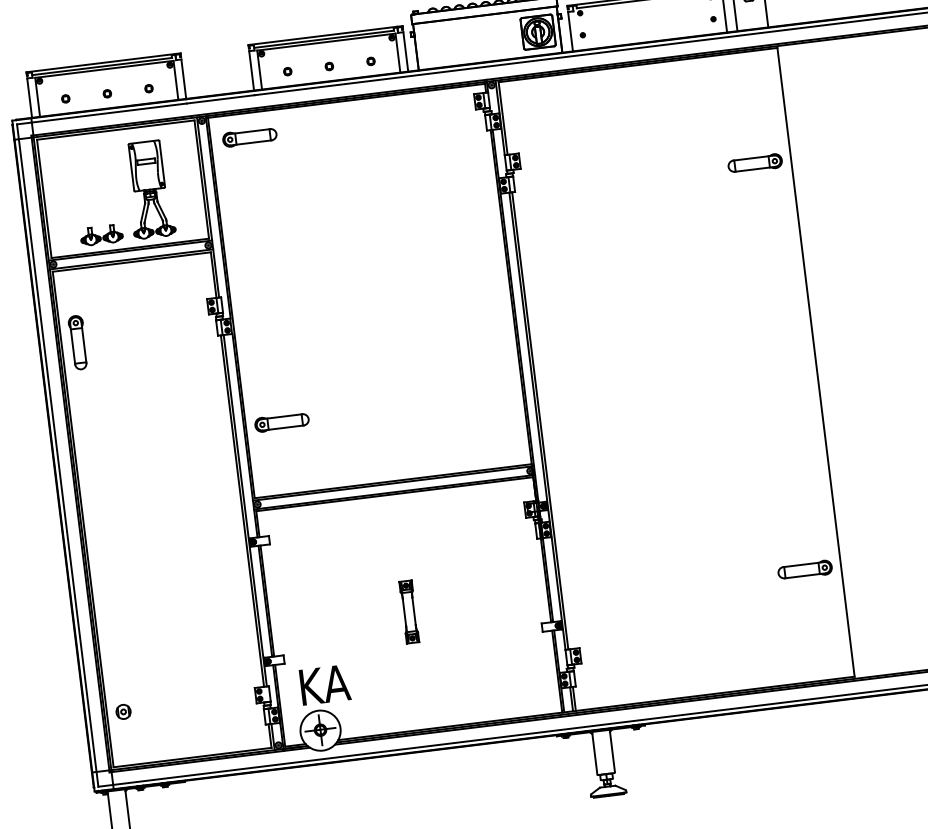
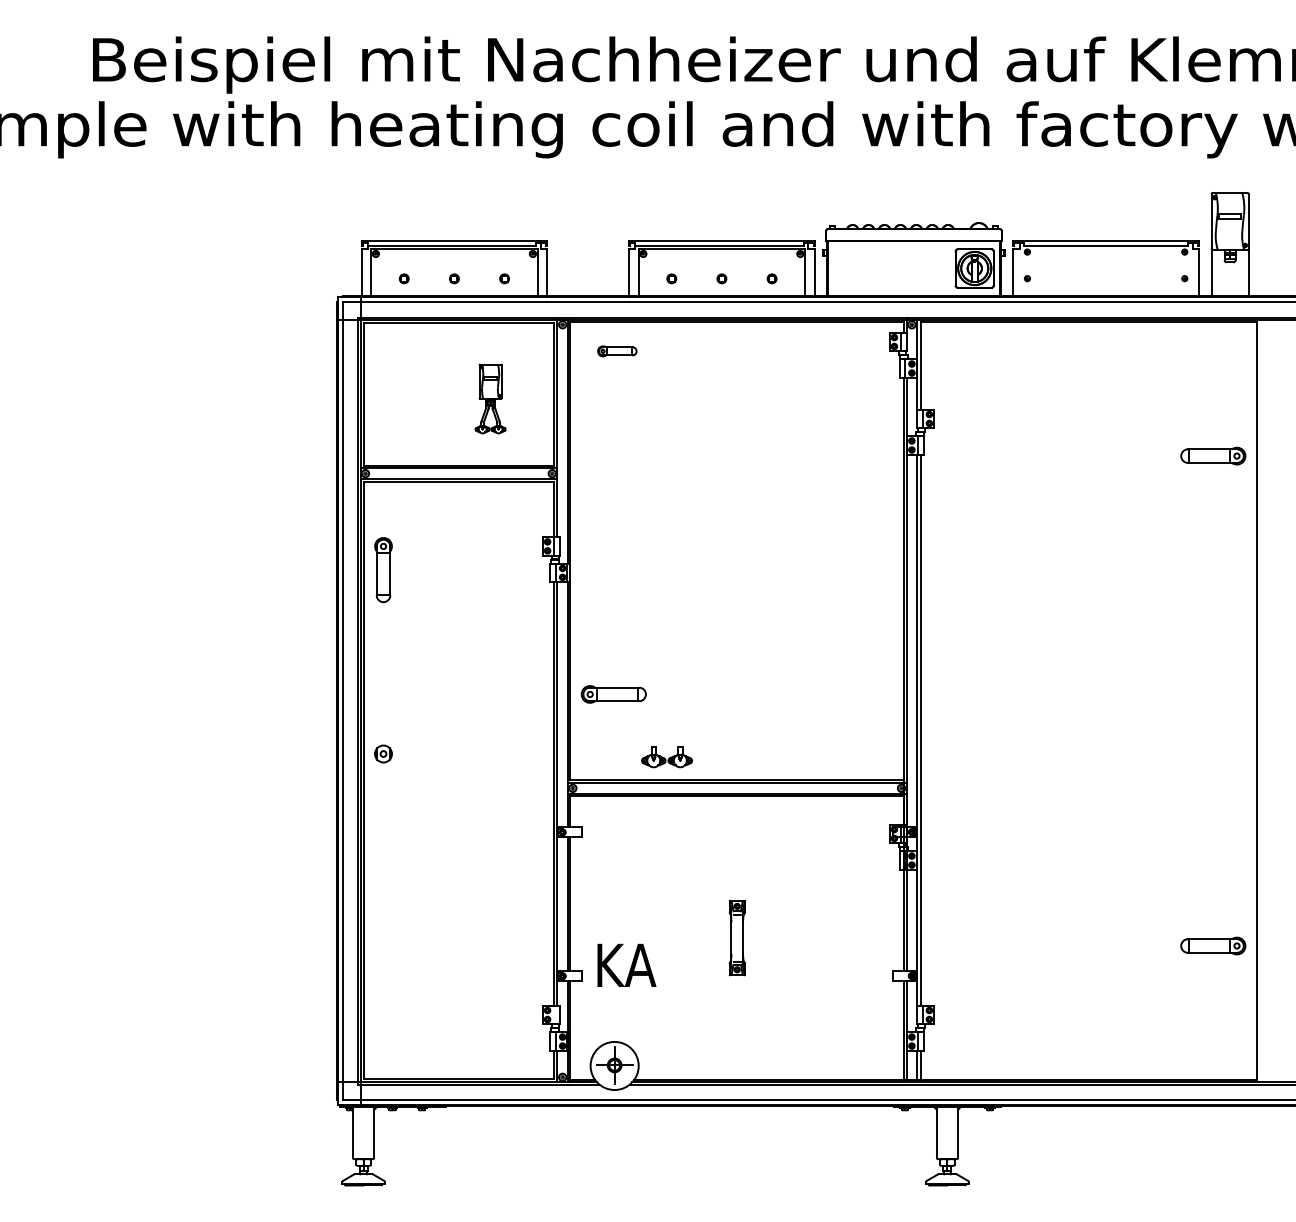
part: (250, 137) -> (617, 351), size x0.6
part: (149, 189) -> (490, 398), size x0.6
part: (101, 235) -> (666, 757), moved
text: (324, 684) -> (626, 964), moved
part: (123, 711) -> (383, 753), moved

